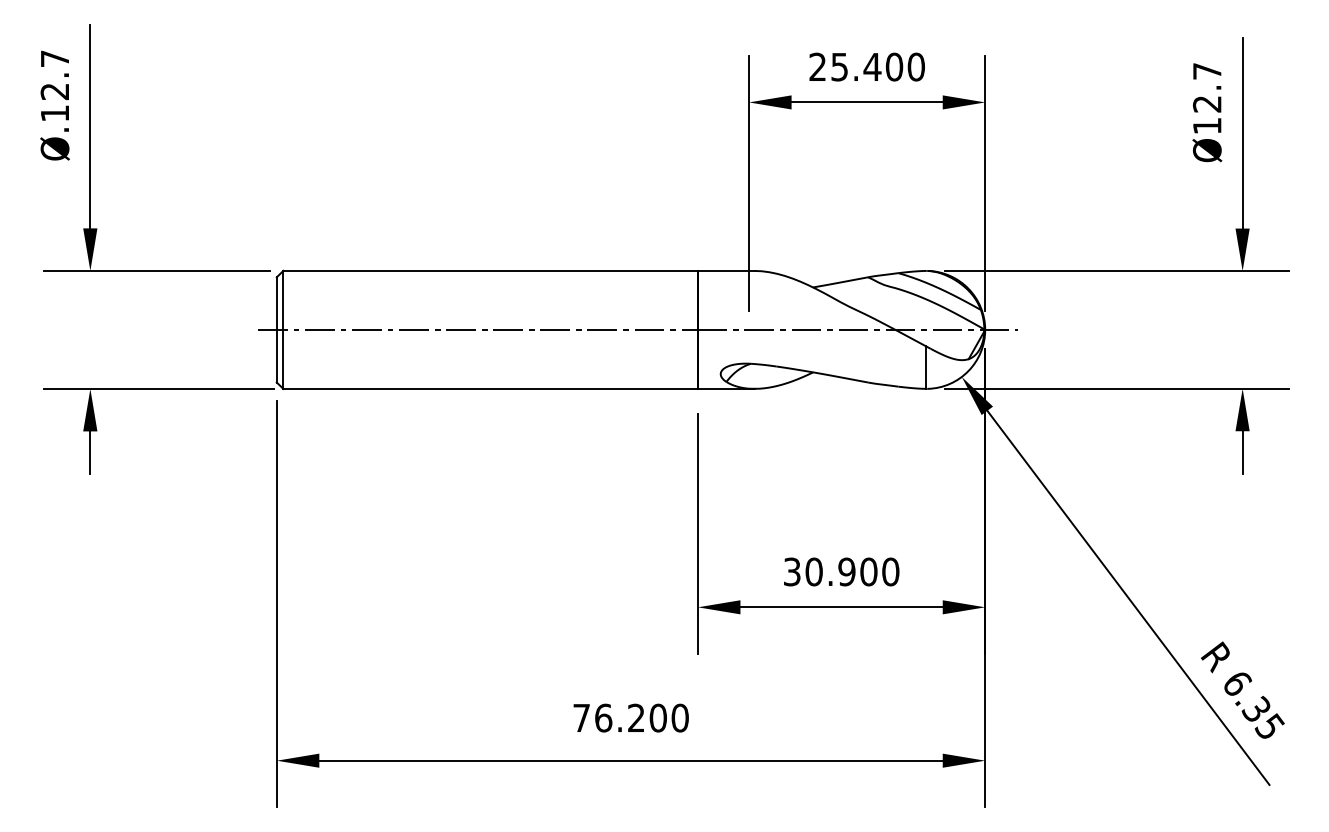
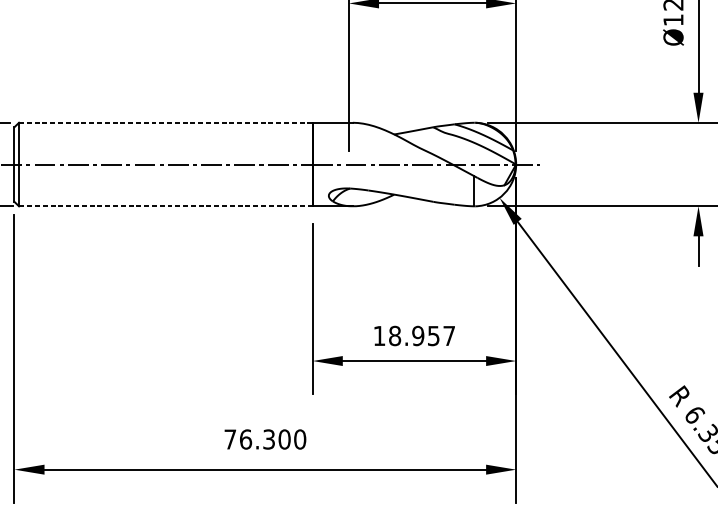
line: (491, 270) -> (166, 122), solid -> dashed
line: (490, 388) -> (165, 206), solid -> dashed
text: (841, 571) -> (414, 335), 30.900 -> 18.957
text: (636, 718) -> (269, 439), 76.200 -> 76.300

